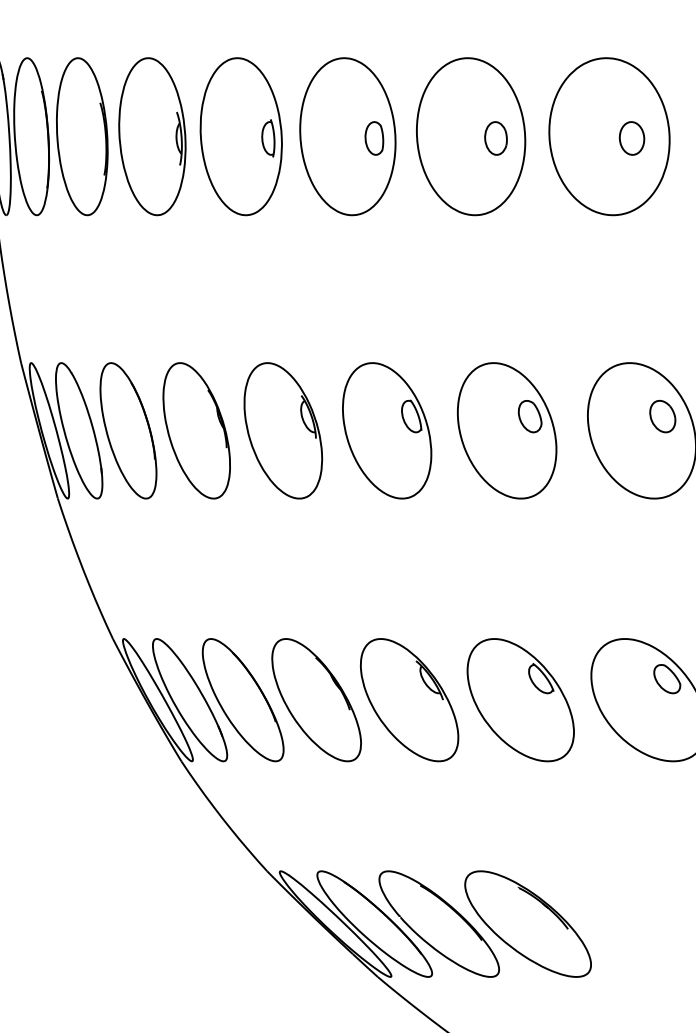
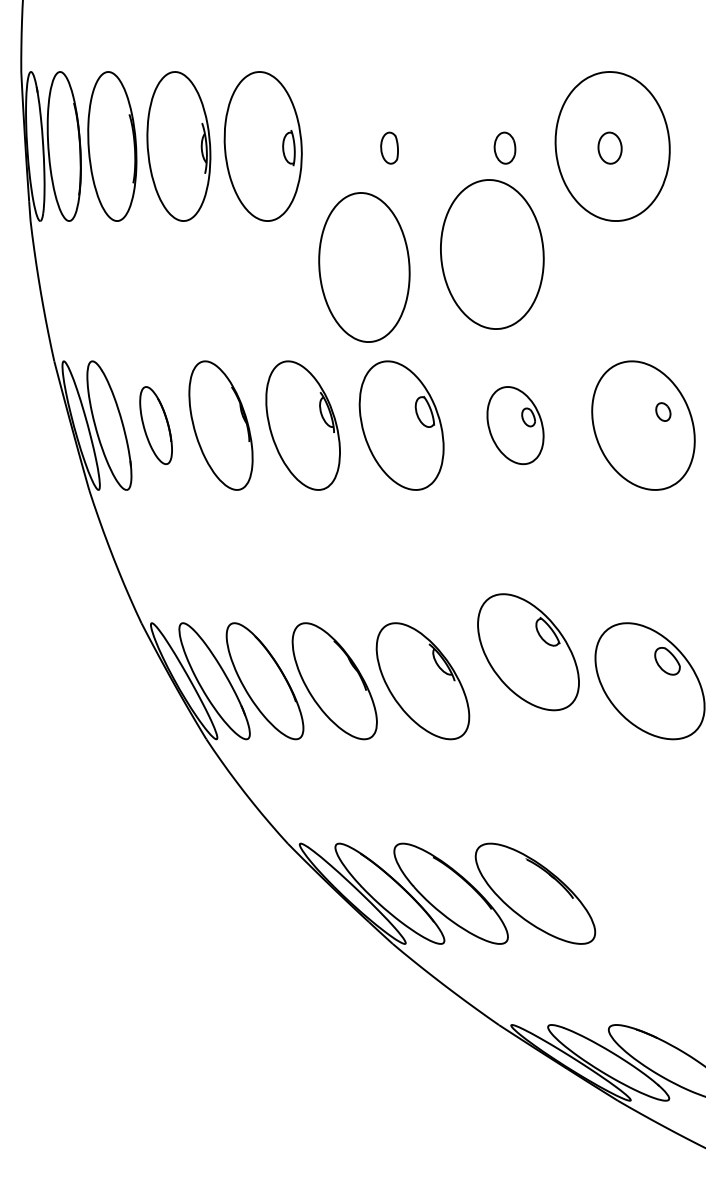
part: (347, 136) -> (364, 267), moved
part: (471, 136) -> (492, 254), moved
part: (631, 137) -> (609, 147), moved
part: (663, 415) -> (663, 411), size x0.6
part: (127, 430) -> (155, 425), size x0.6
part: (507, 430) -> (515, 425), size x0.6
part: (520, 700) -> (528, 652), moved

